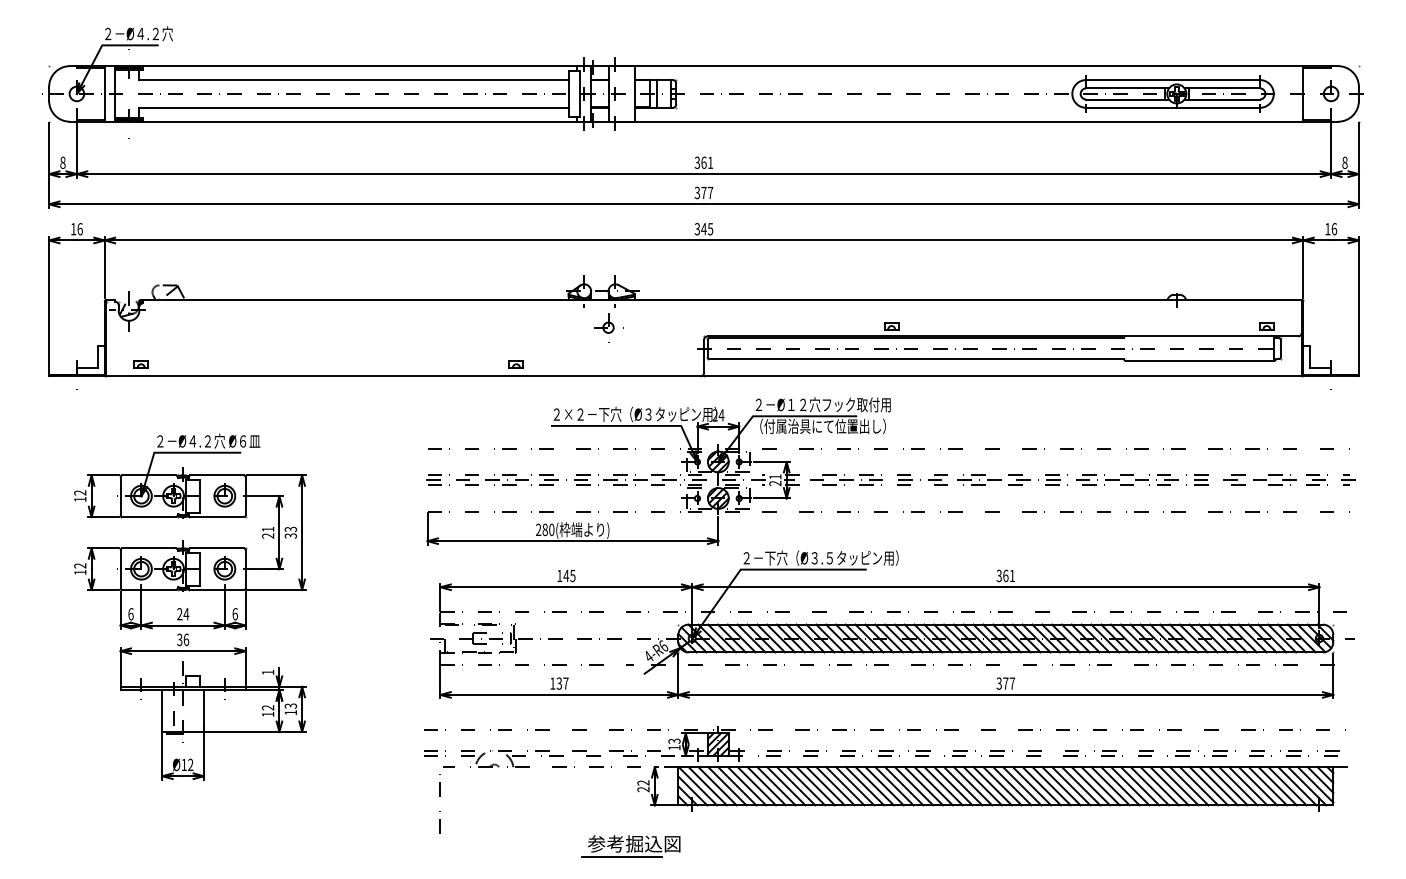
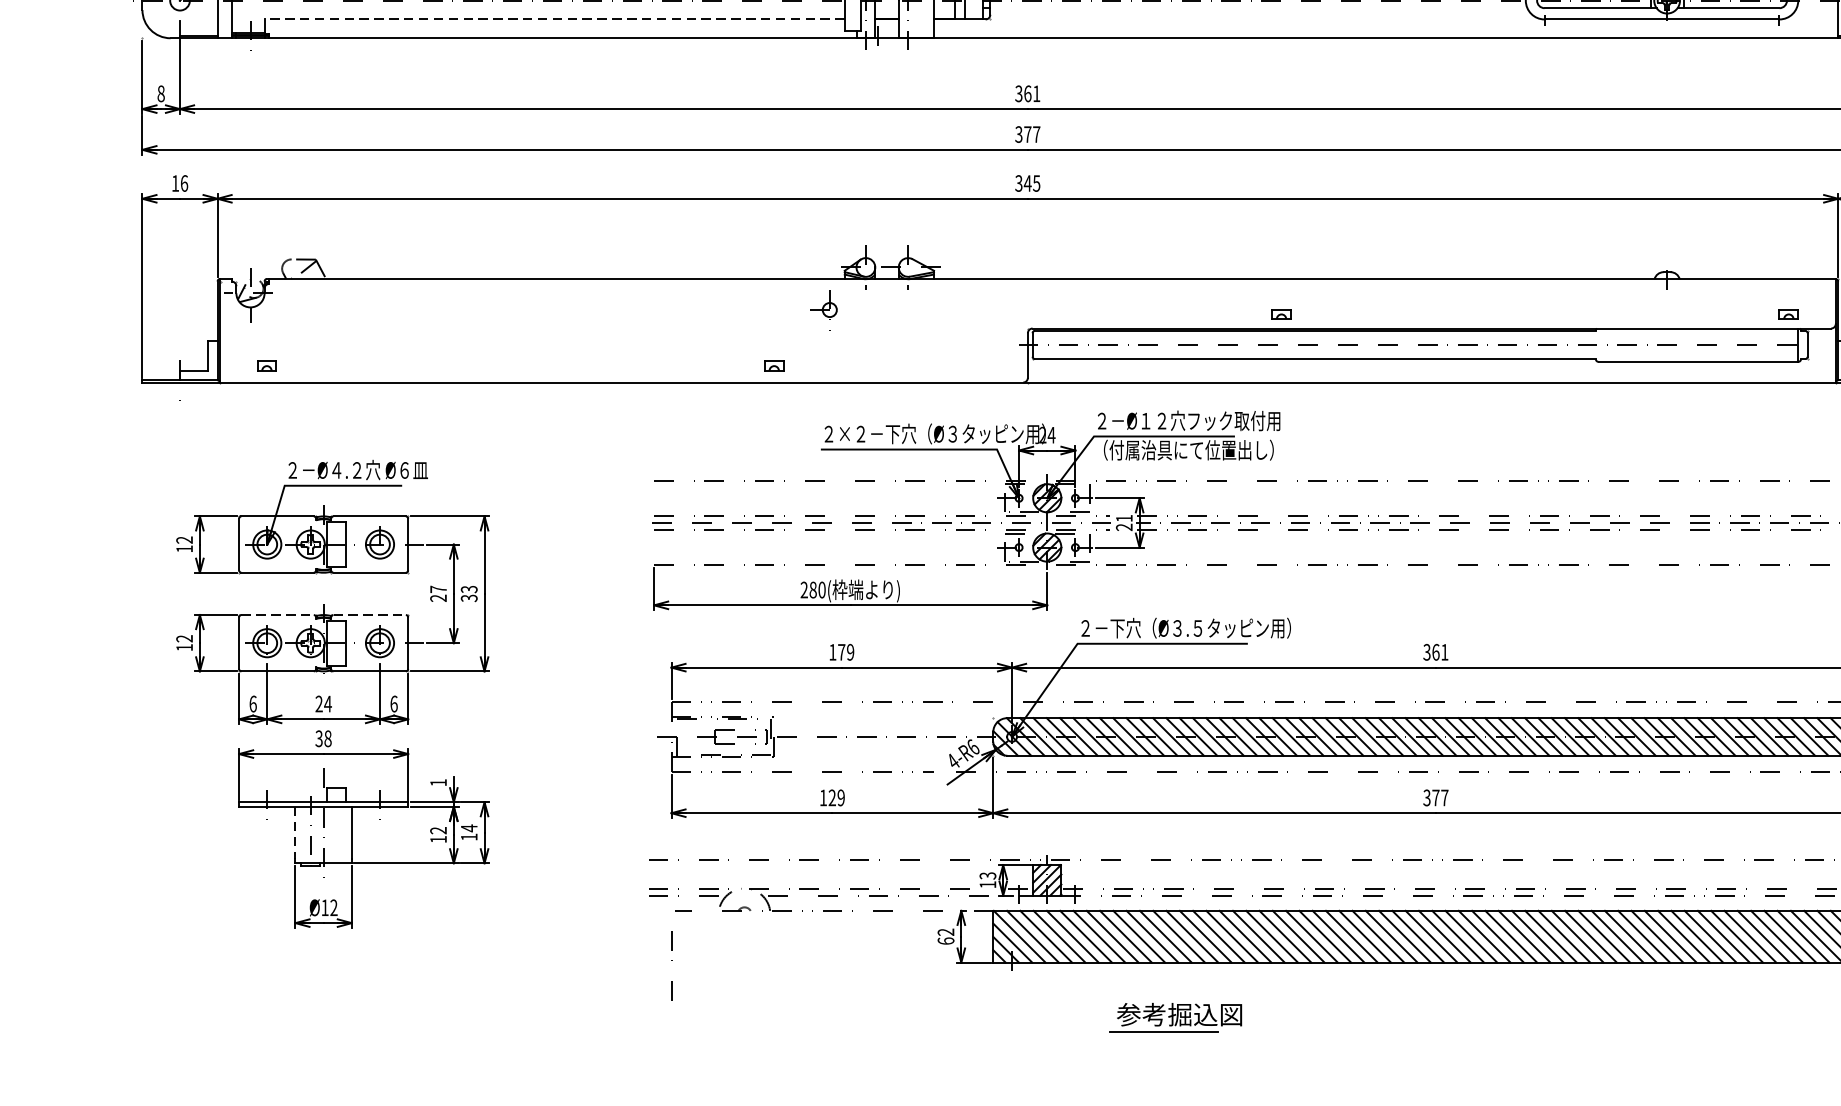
line: (354, 107) -> (555, 19), solid -> dashed
part: (608, 327) -> (829, 309), moved
text: (268, 529) -> (439, 589), 21 -> 27
line: (149, 548) -> (278, 615), solid -> dashed
line: (217, 548) -> (370, 615), solid -> dashed
text: (569, 575) -> (846, 651), 145 -> 179
text: (186, 639) -> (328, 738), 36 -> 38
text: (562, 683) -> (836, 797), 137 -> 129
text: (290, 705) -> (468, 827), 13 -> 14
line: (162, 709) -> (295, 832), solid -> dashed
text: (643, 789) -> (946, 941), 22 -> 62
part: (630, 846) -> (1174, 1018), moved

